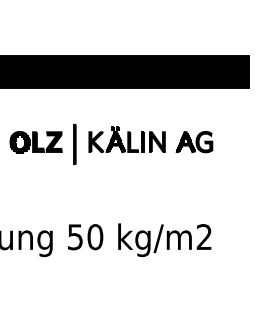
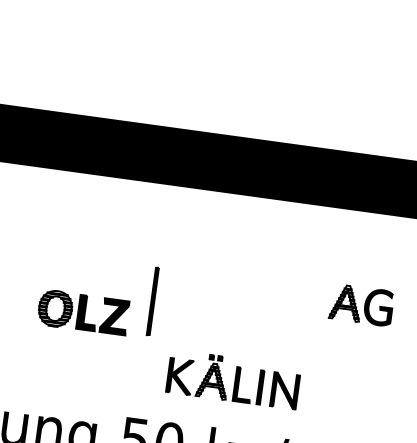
part: (126, 139) -> (232, 379), moved
part: (35, 142) -> (82, 313), moved
line: (74, 144) -> (152, 301), moved

